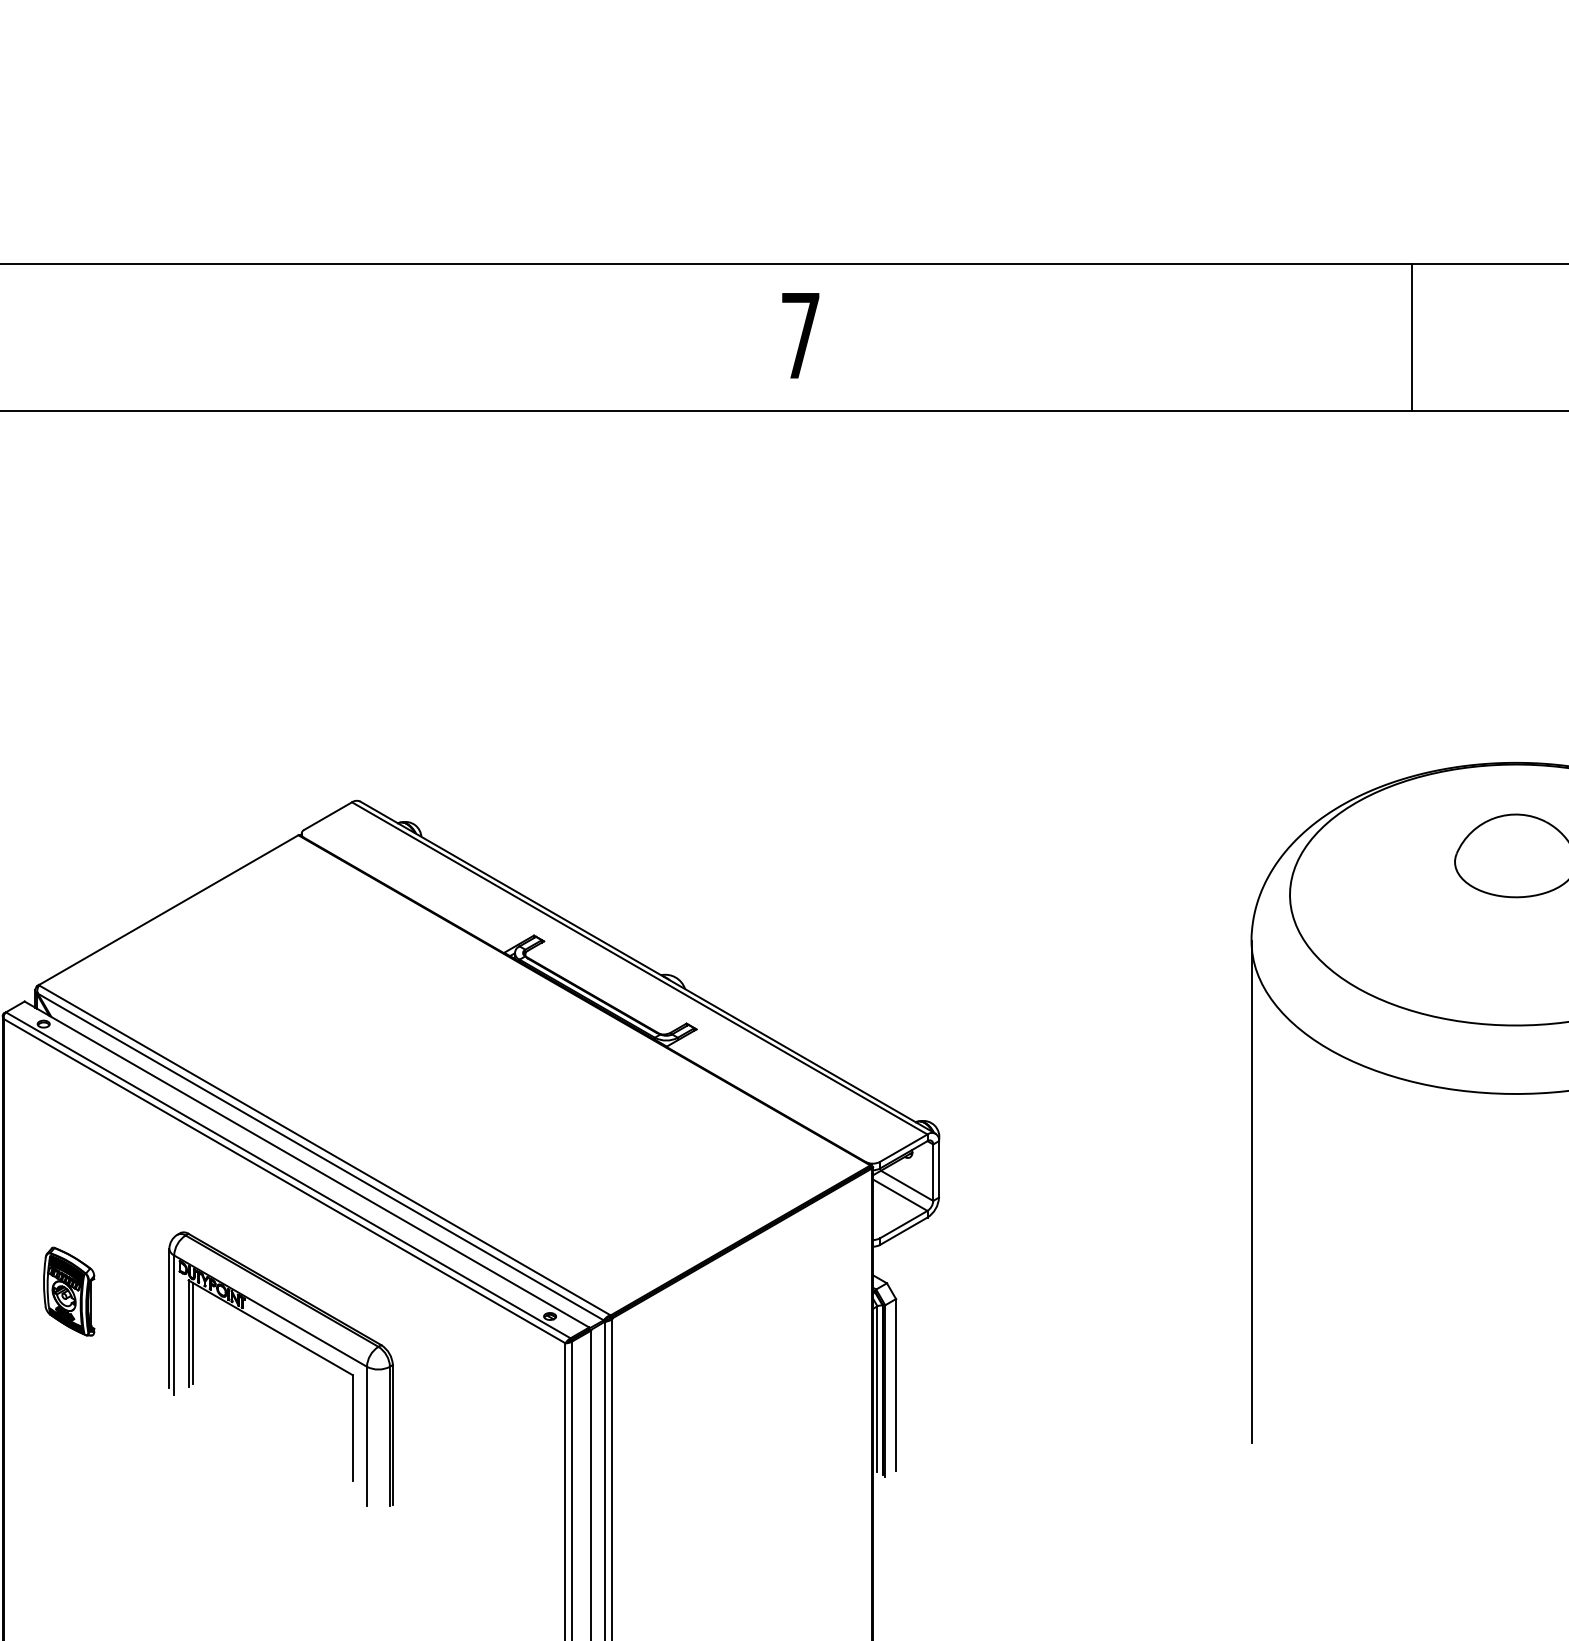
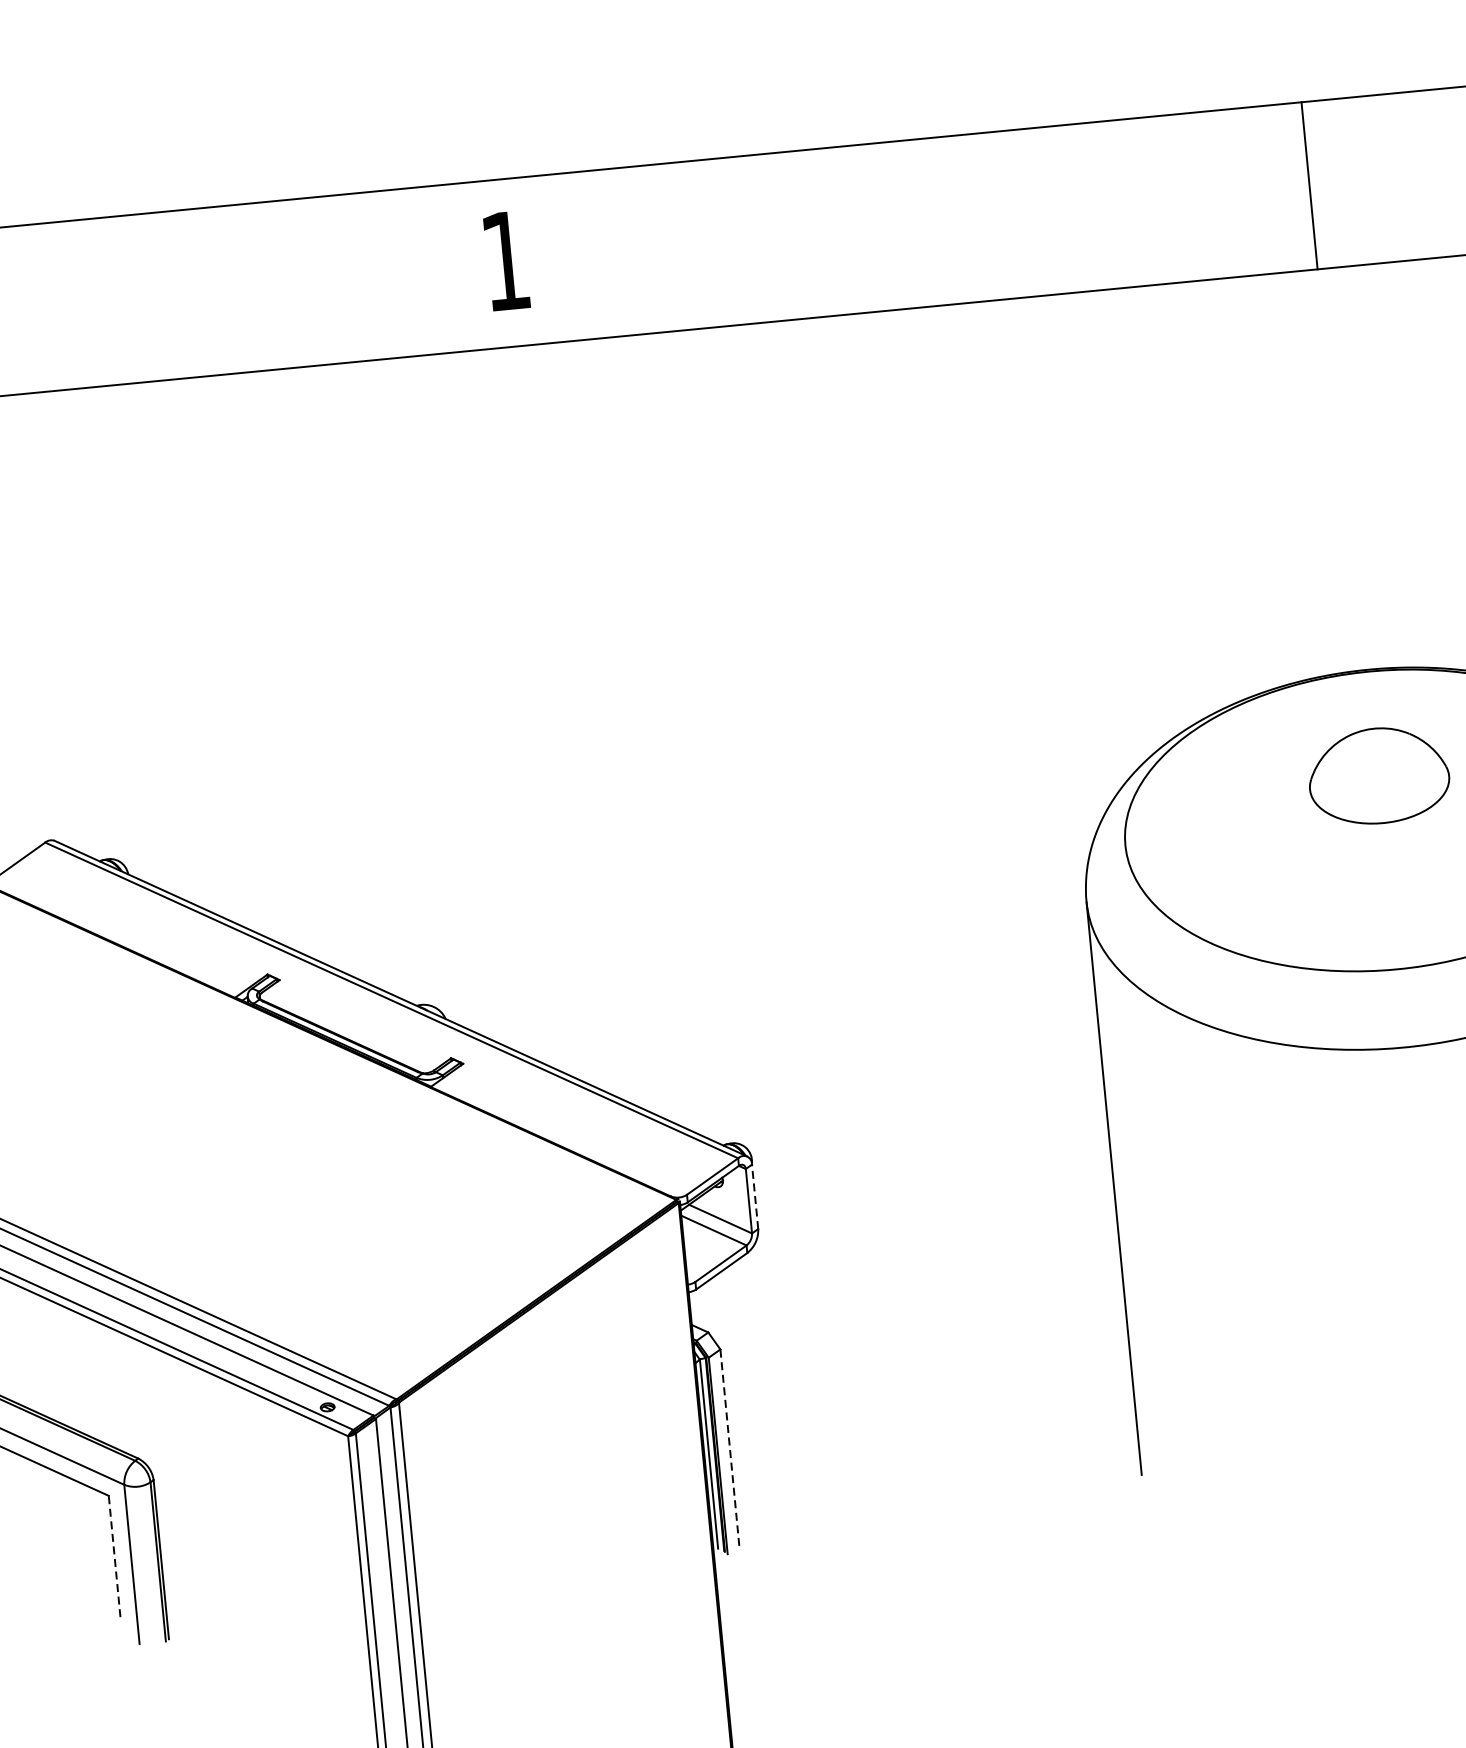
text: (800, 335) -> (505, 260), 7 -> 1
line: (1412, 337) -> (1309, 185), moved
line: (938, 1168) -> (754, 1195), solid -> dashed
line: (896, 1384) -> (730, 1446), solid -> dashed
line: (352, 1427) -> (114, 1555), solid -> dashed

